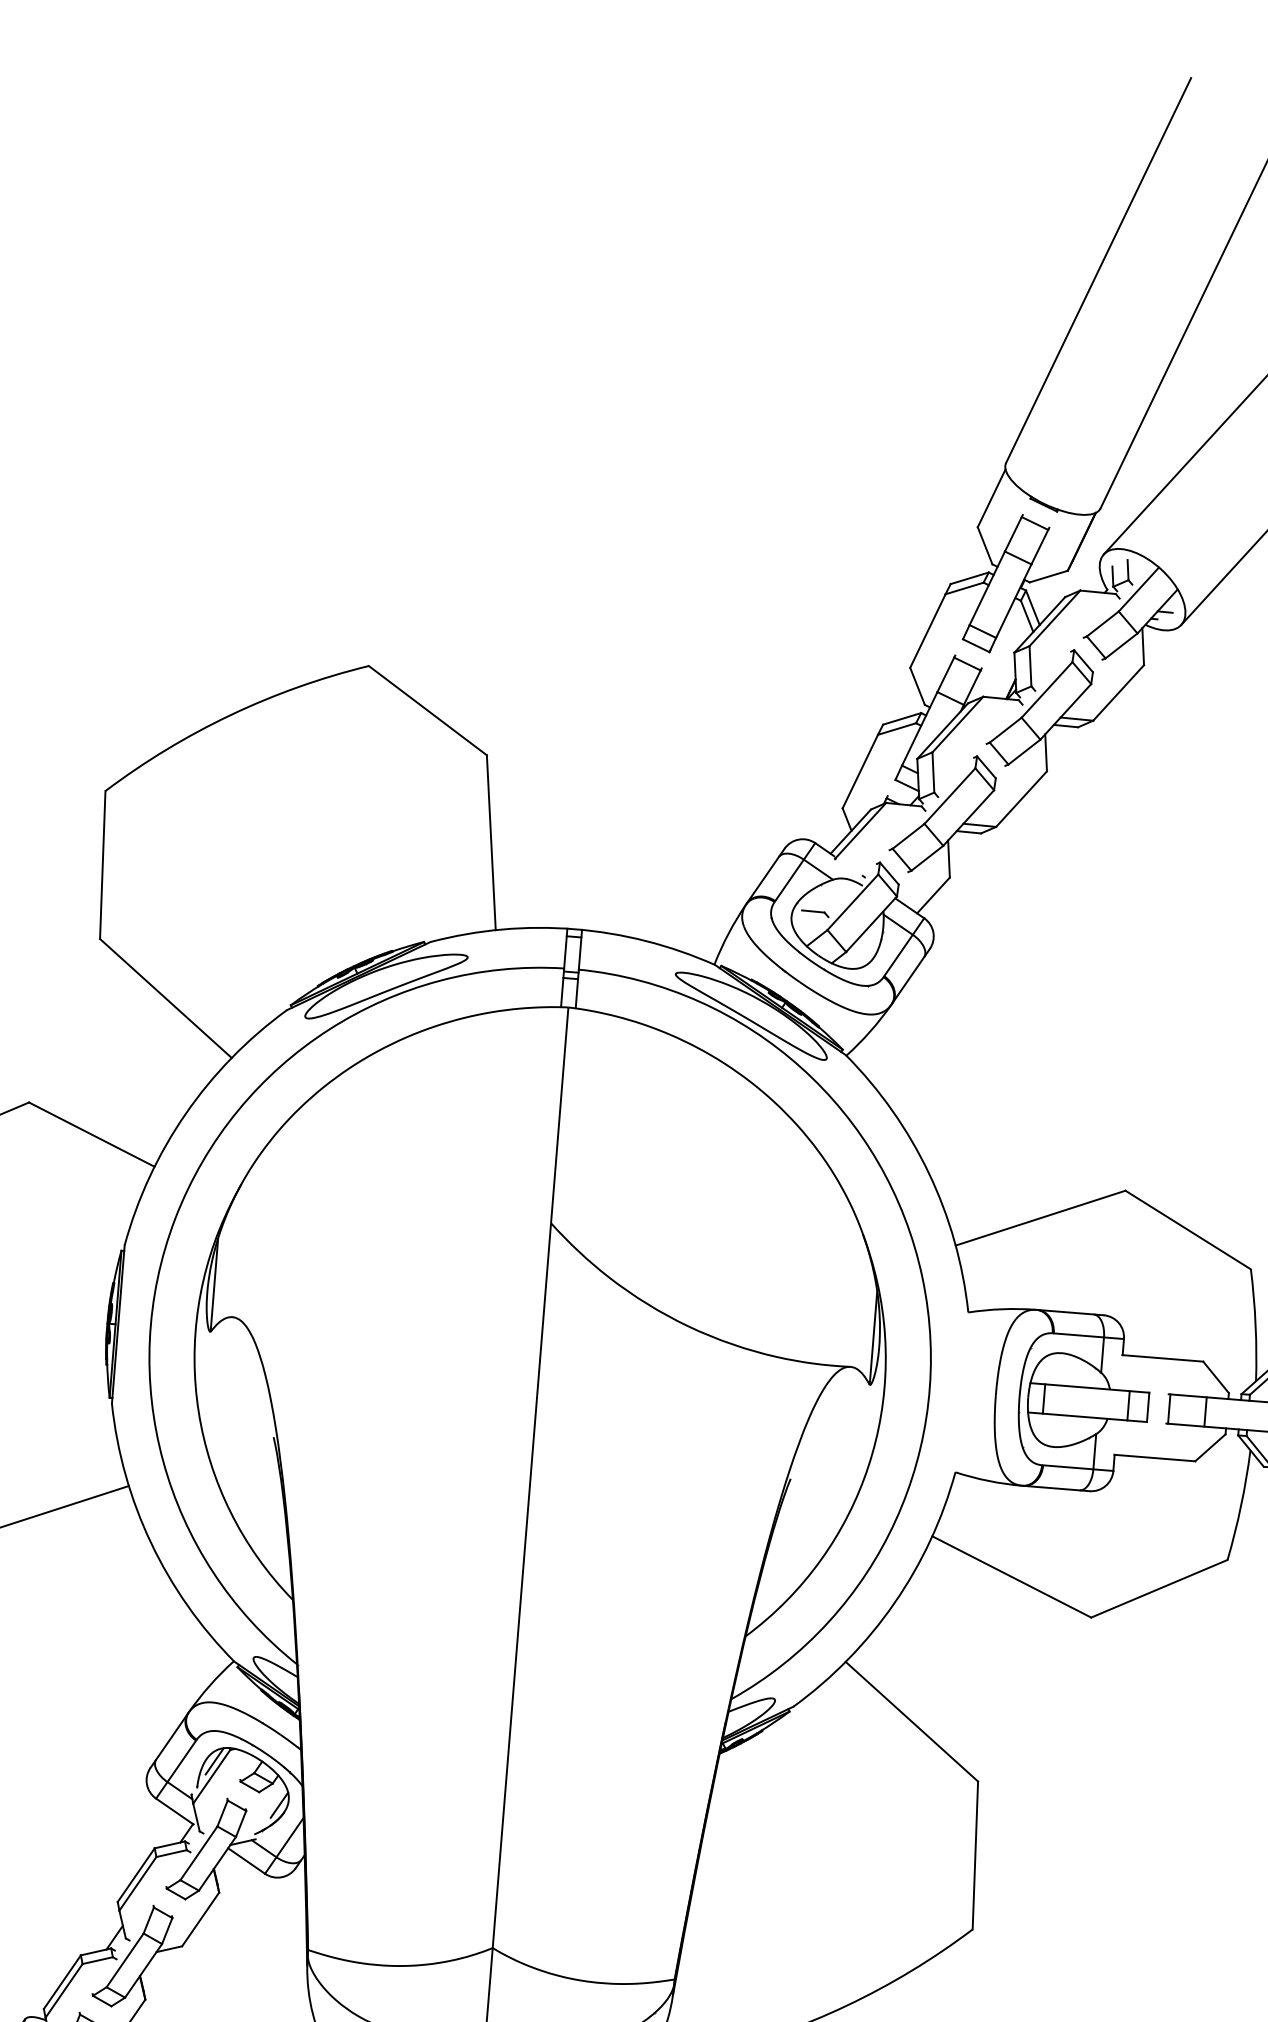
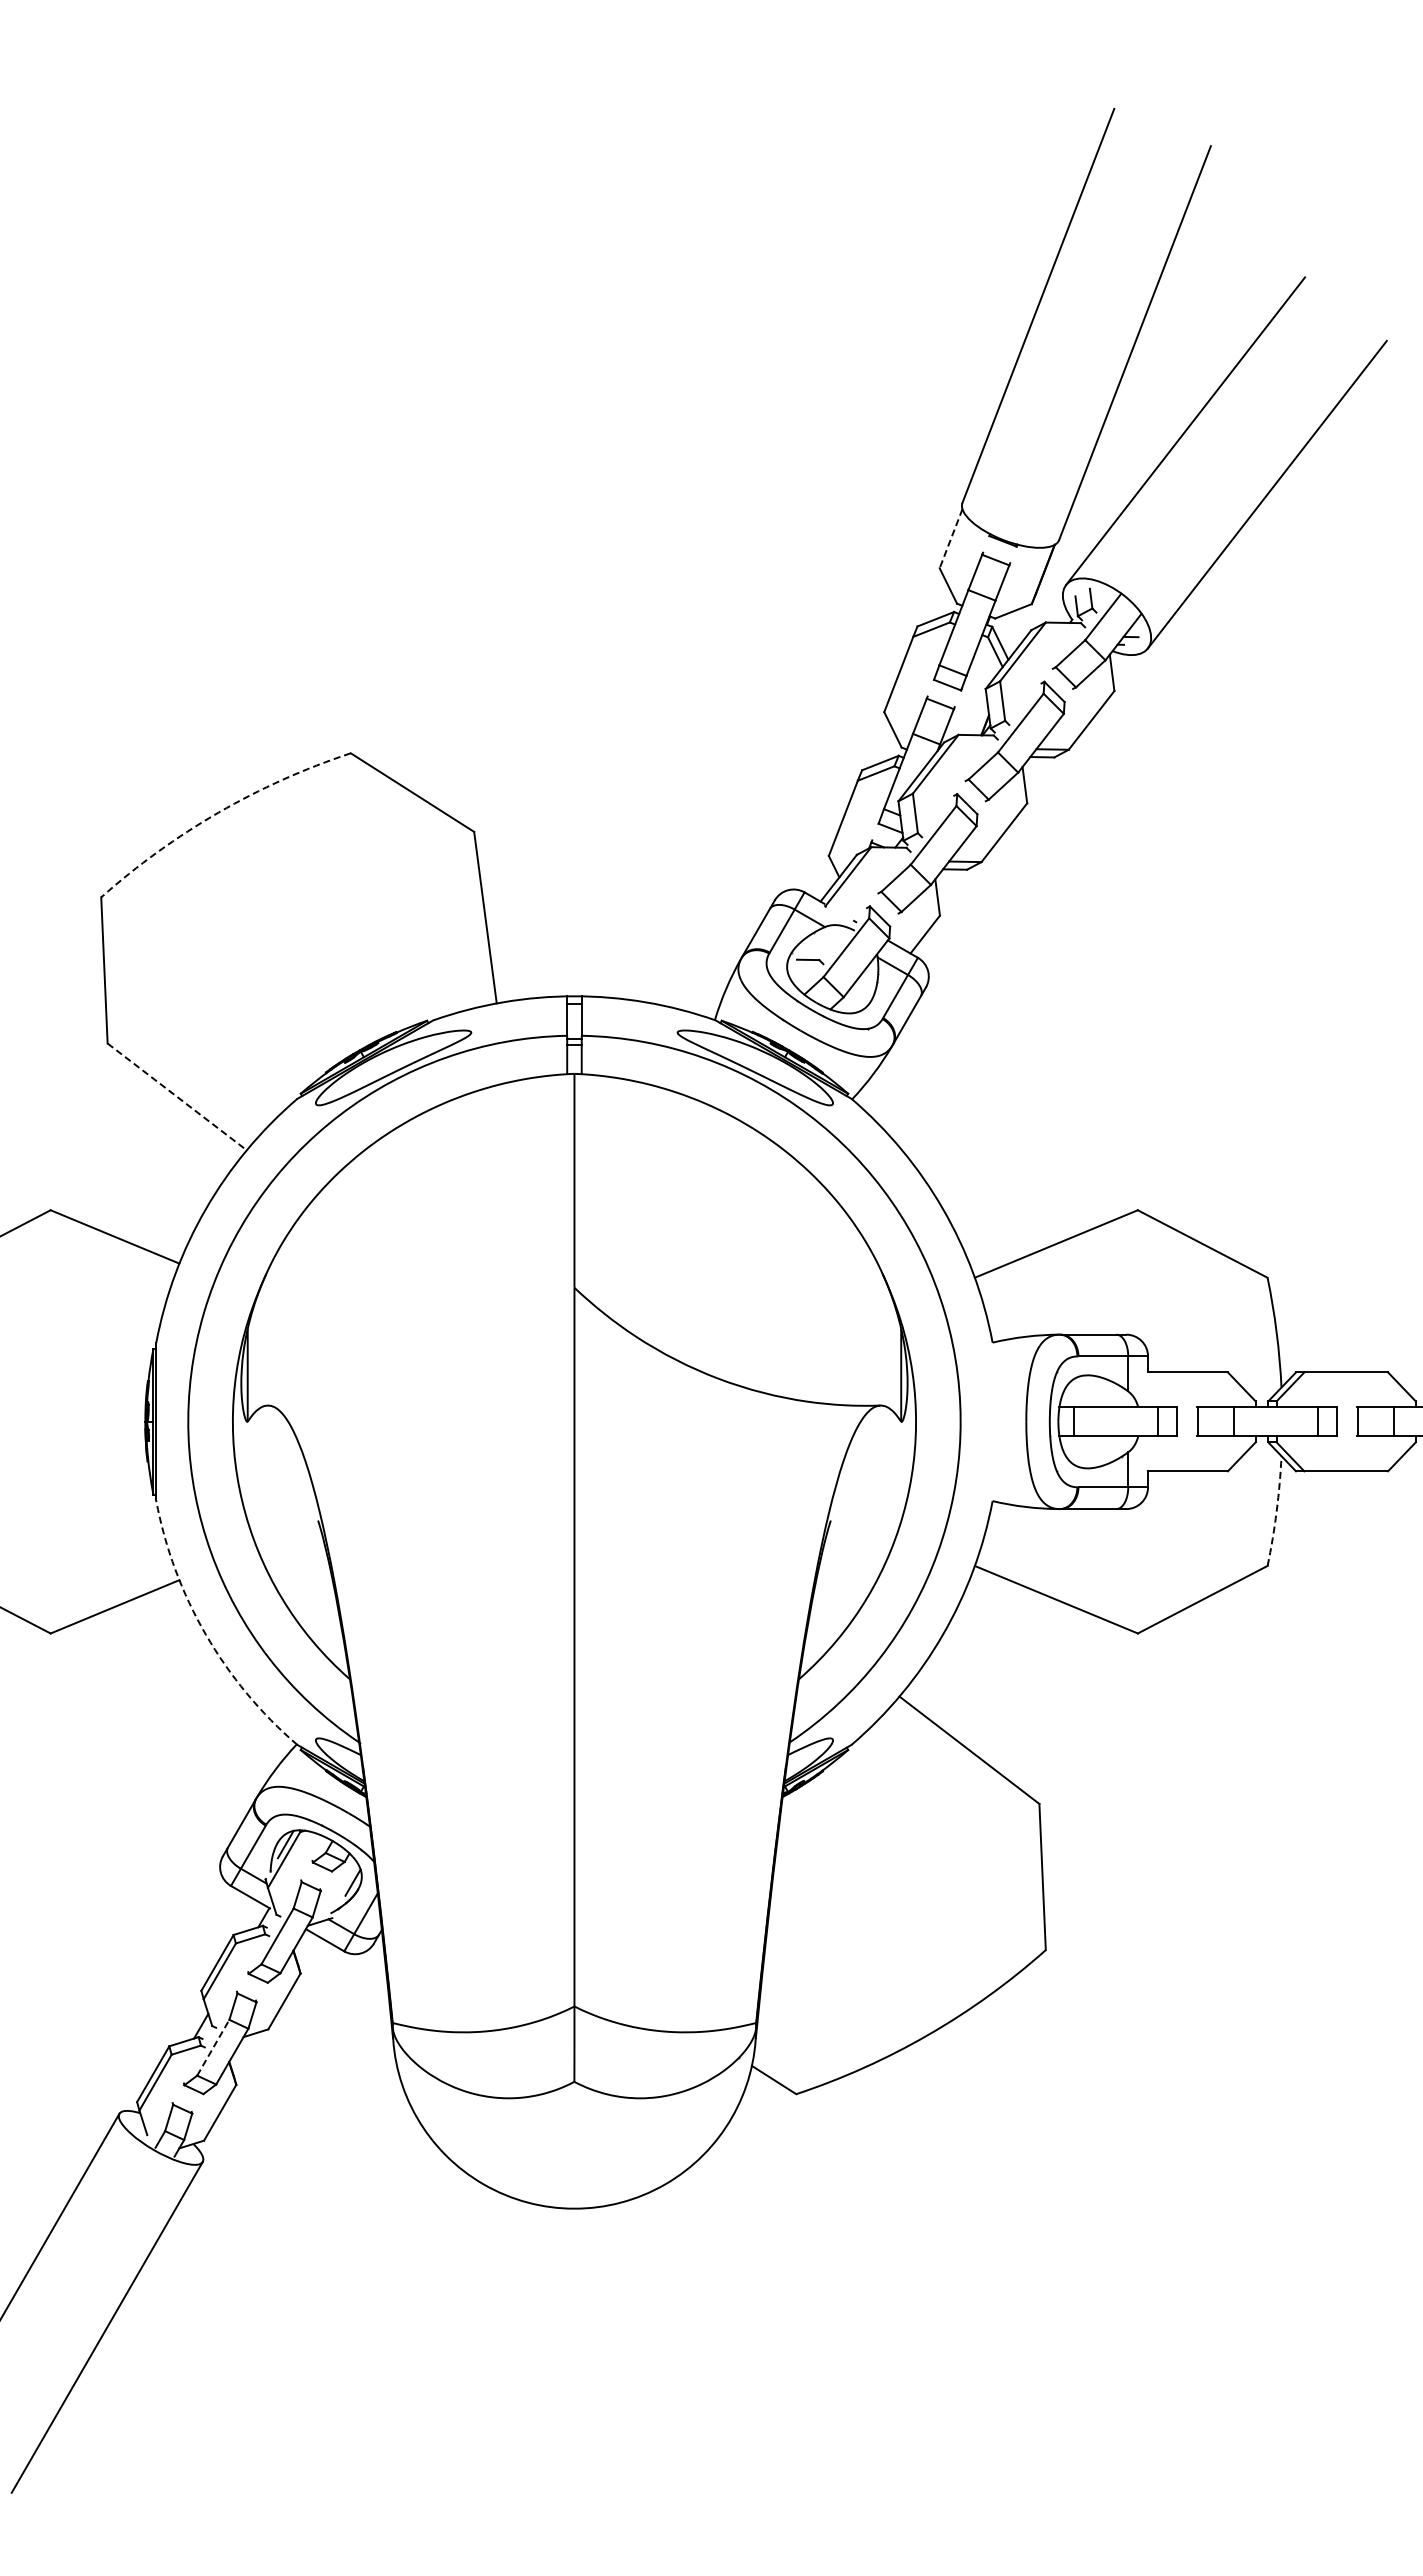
line: (992, 498) -> (951, 538), solid -> dashed
arc: (230, 714) -> (218, 812), solid -> dashed
line: (166, 998) -> (177, 1096), solid -> dashed
arc: (1240, 1505) -> (1276, 1511), solid -> dashed
arc: (150, 1542) -> (205, 1634), solid -> dashed
line: (125, 1960) -> (213, 2047), solid -> dashed

